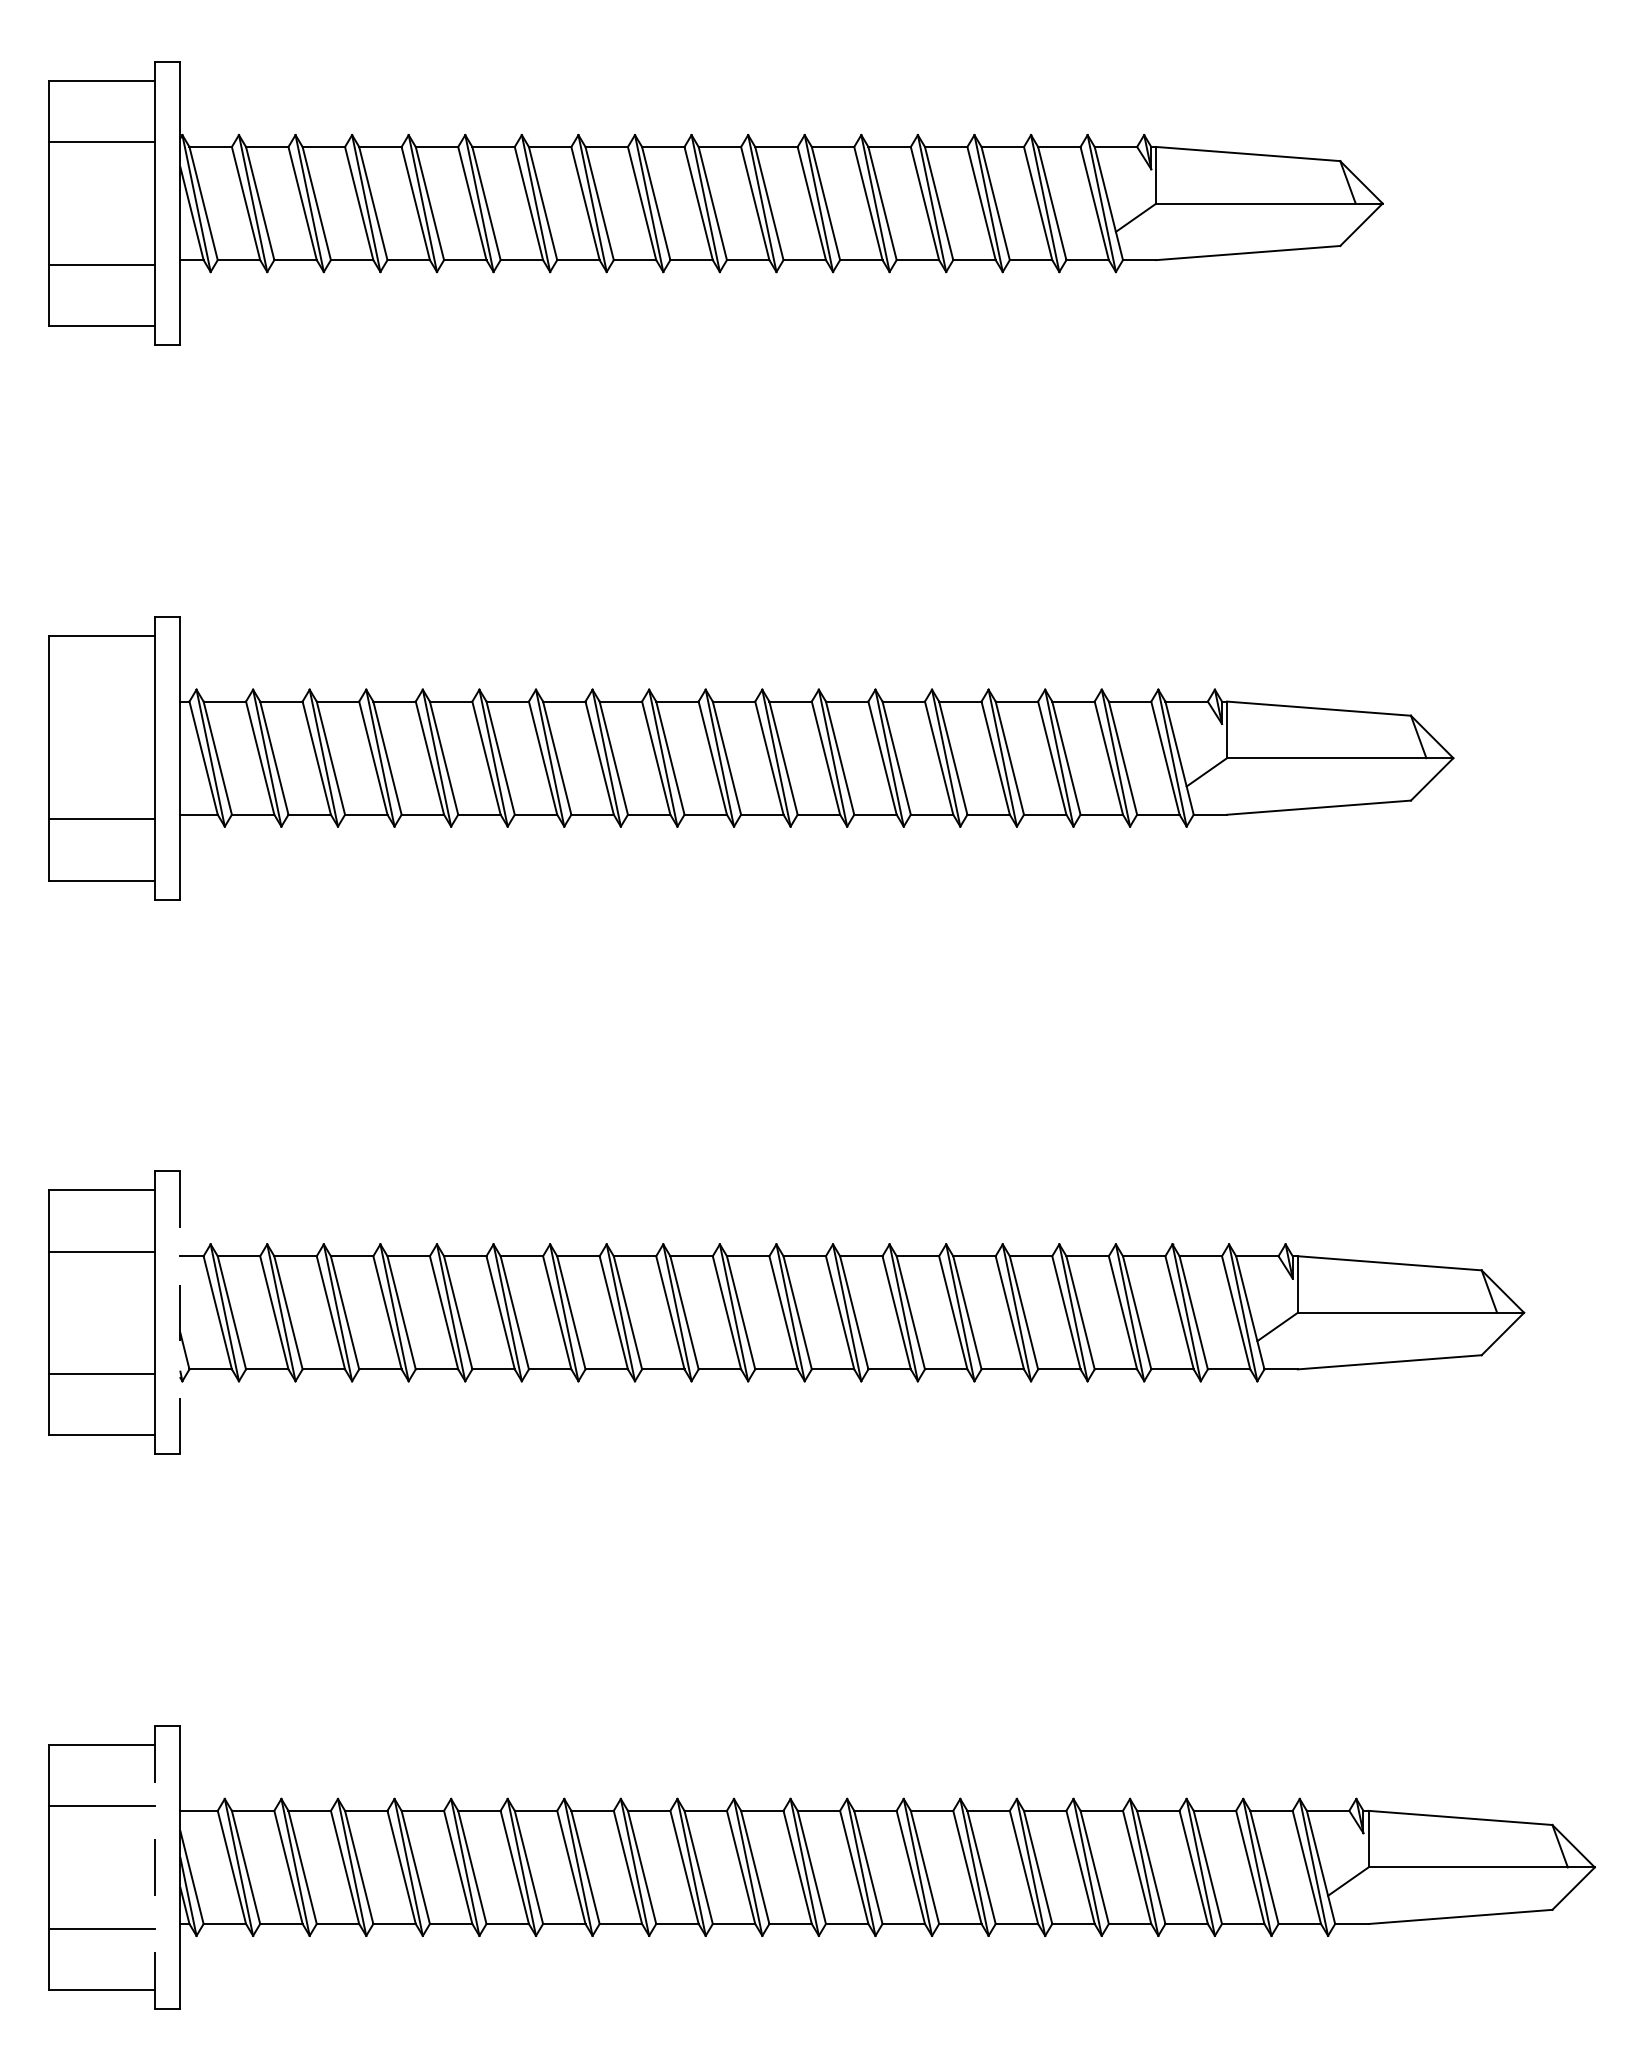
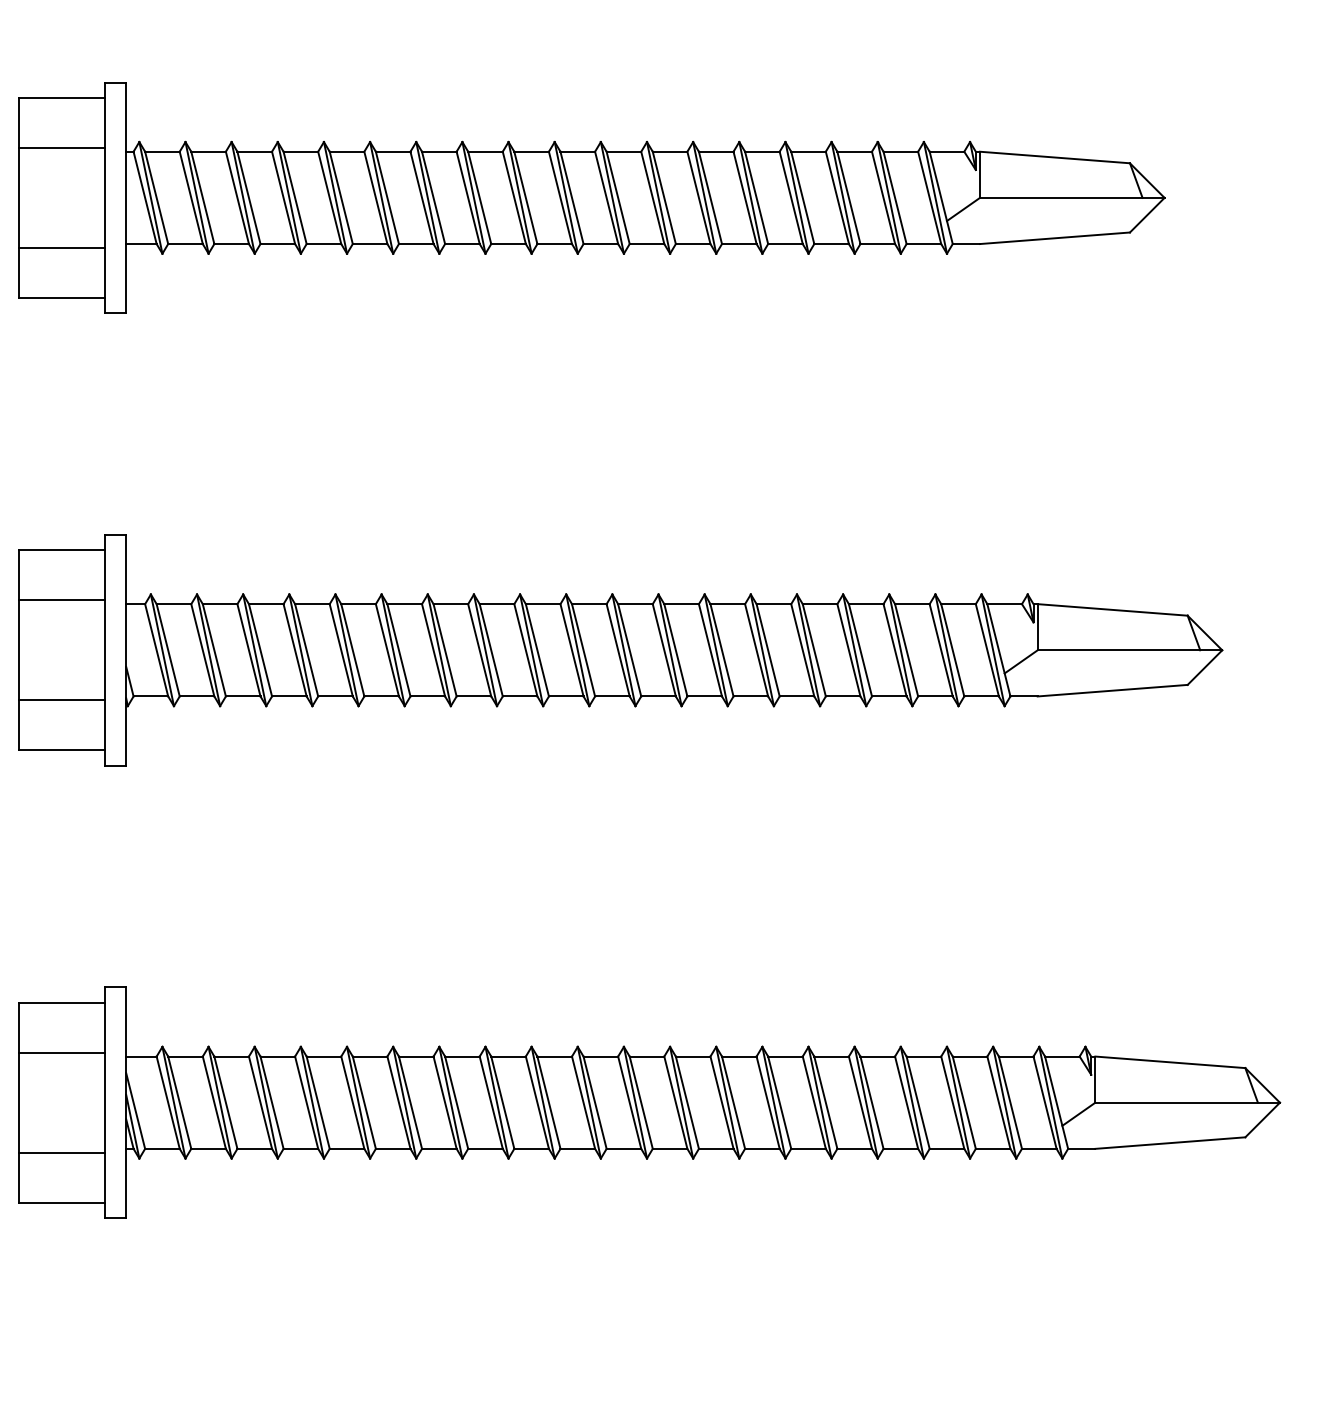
line: (101, 696) -> (61, 147), added
line: (180, 1313) -> (126, 650), dashed -> solid
line: (154, 1867) -> (105, 1102), dashed -> solid

